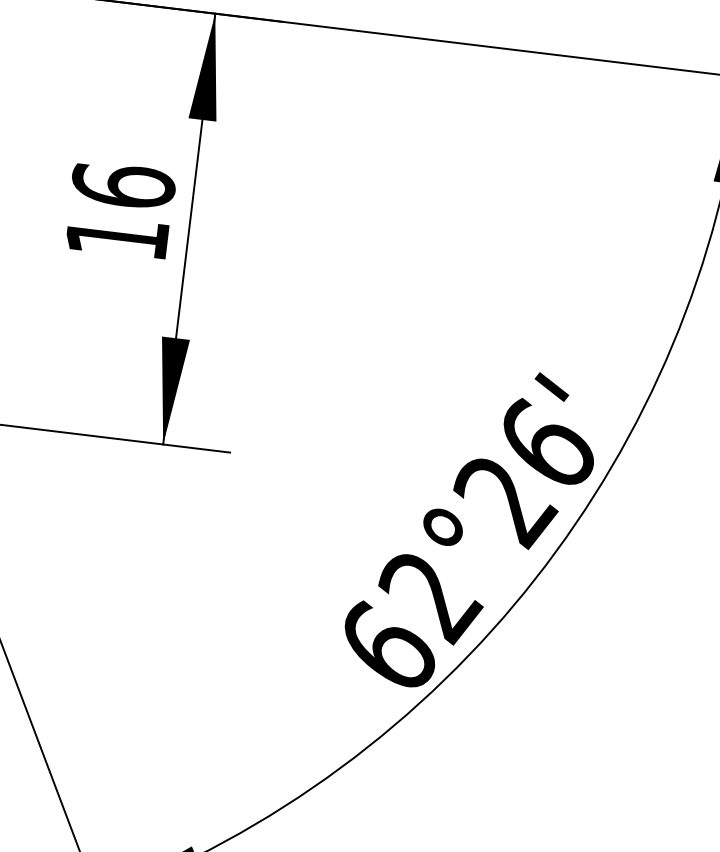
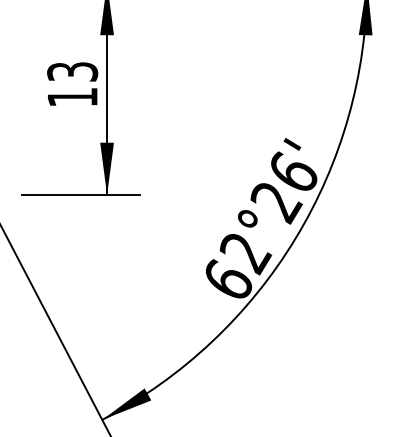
text: (123, 185) -> (72, 71), 16 -> 13

